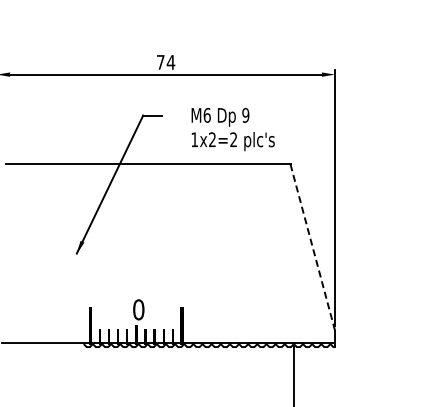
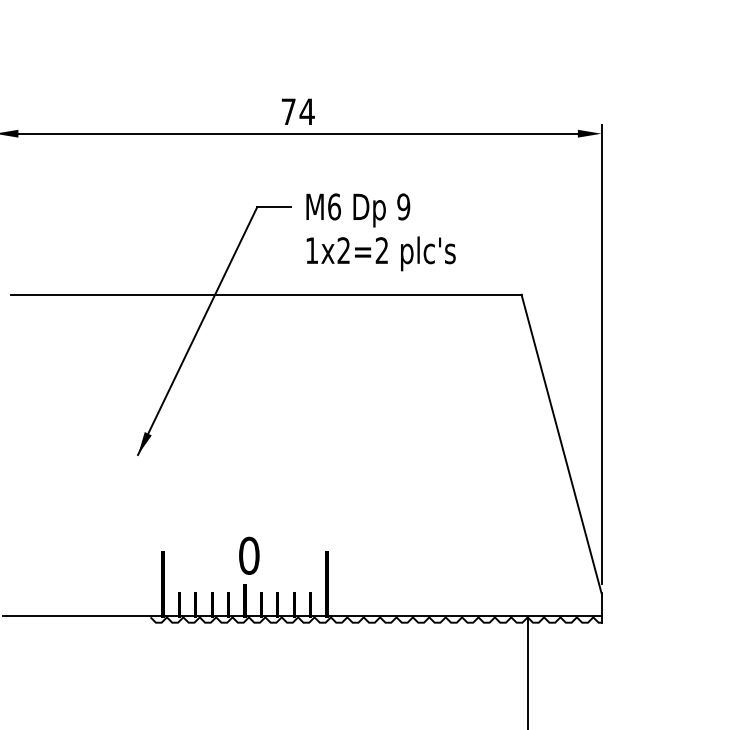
text: (232, 129) -> (379, 232), moved
line: (312, 247) -> (561, 443), dashed -> solid

